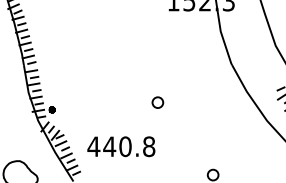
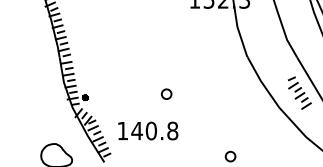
part: (157, 101) -> (166, 93), moved
text: (93, 147) -> (122, 131), 440.8 -> 140.8

